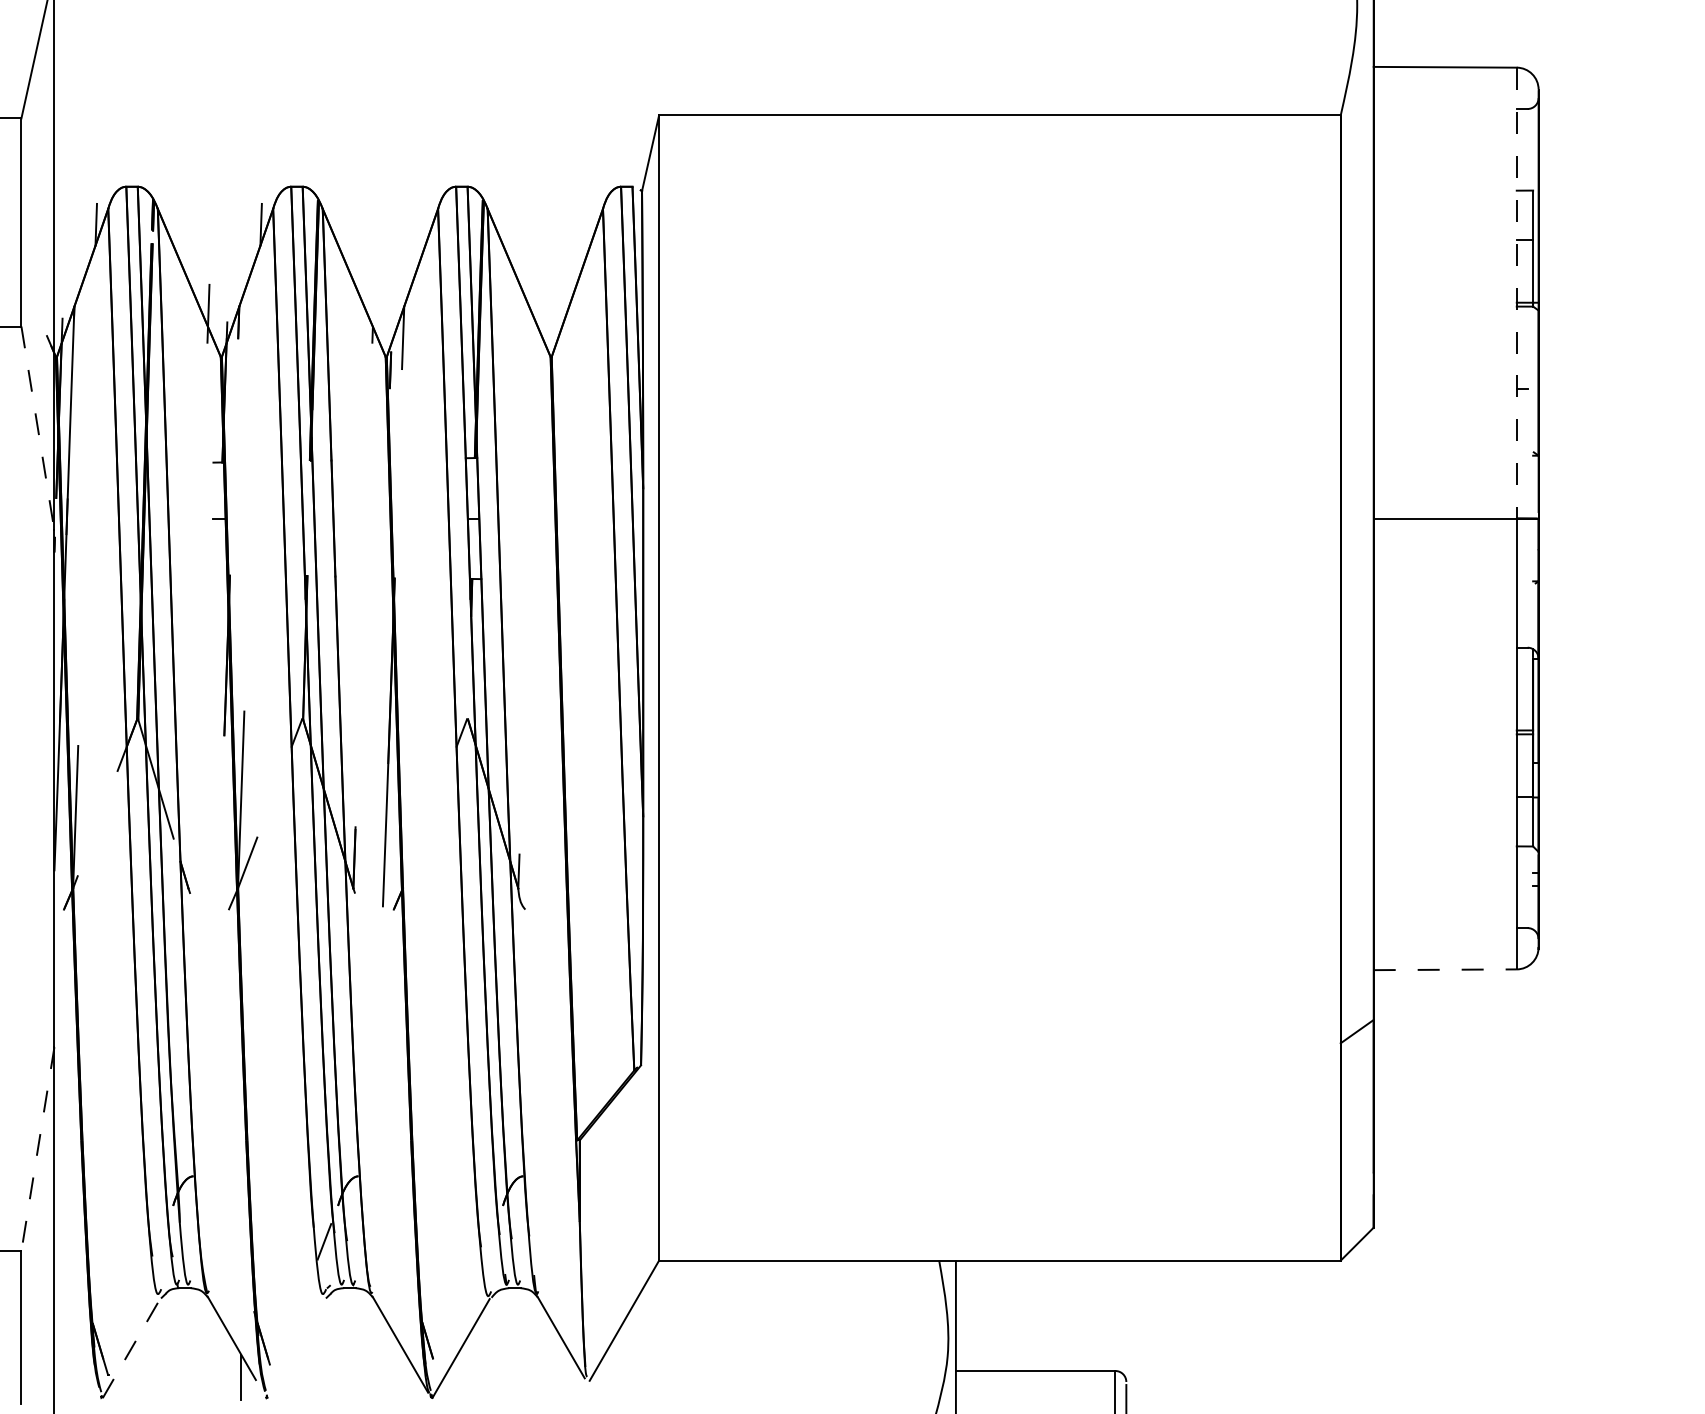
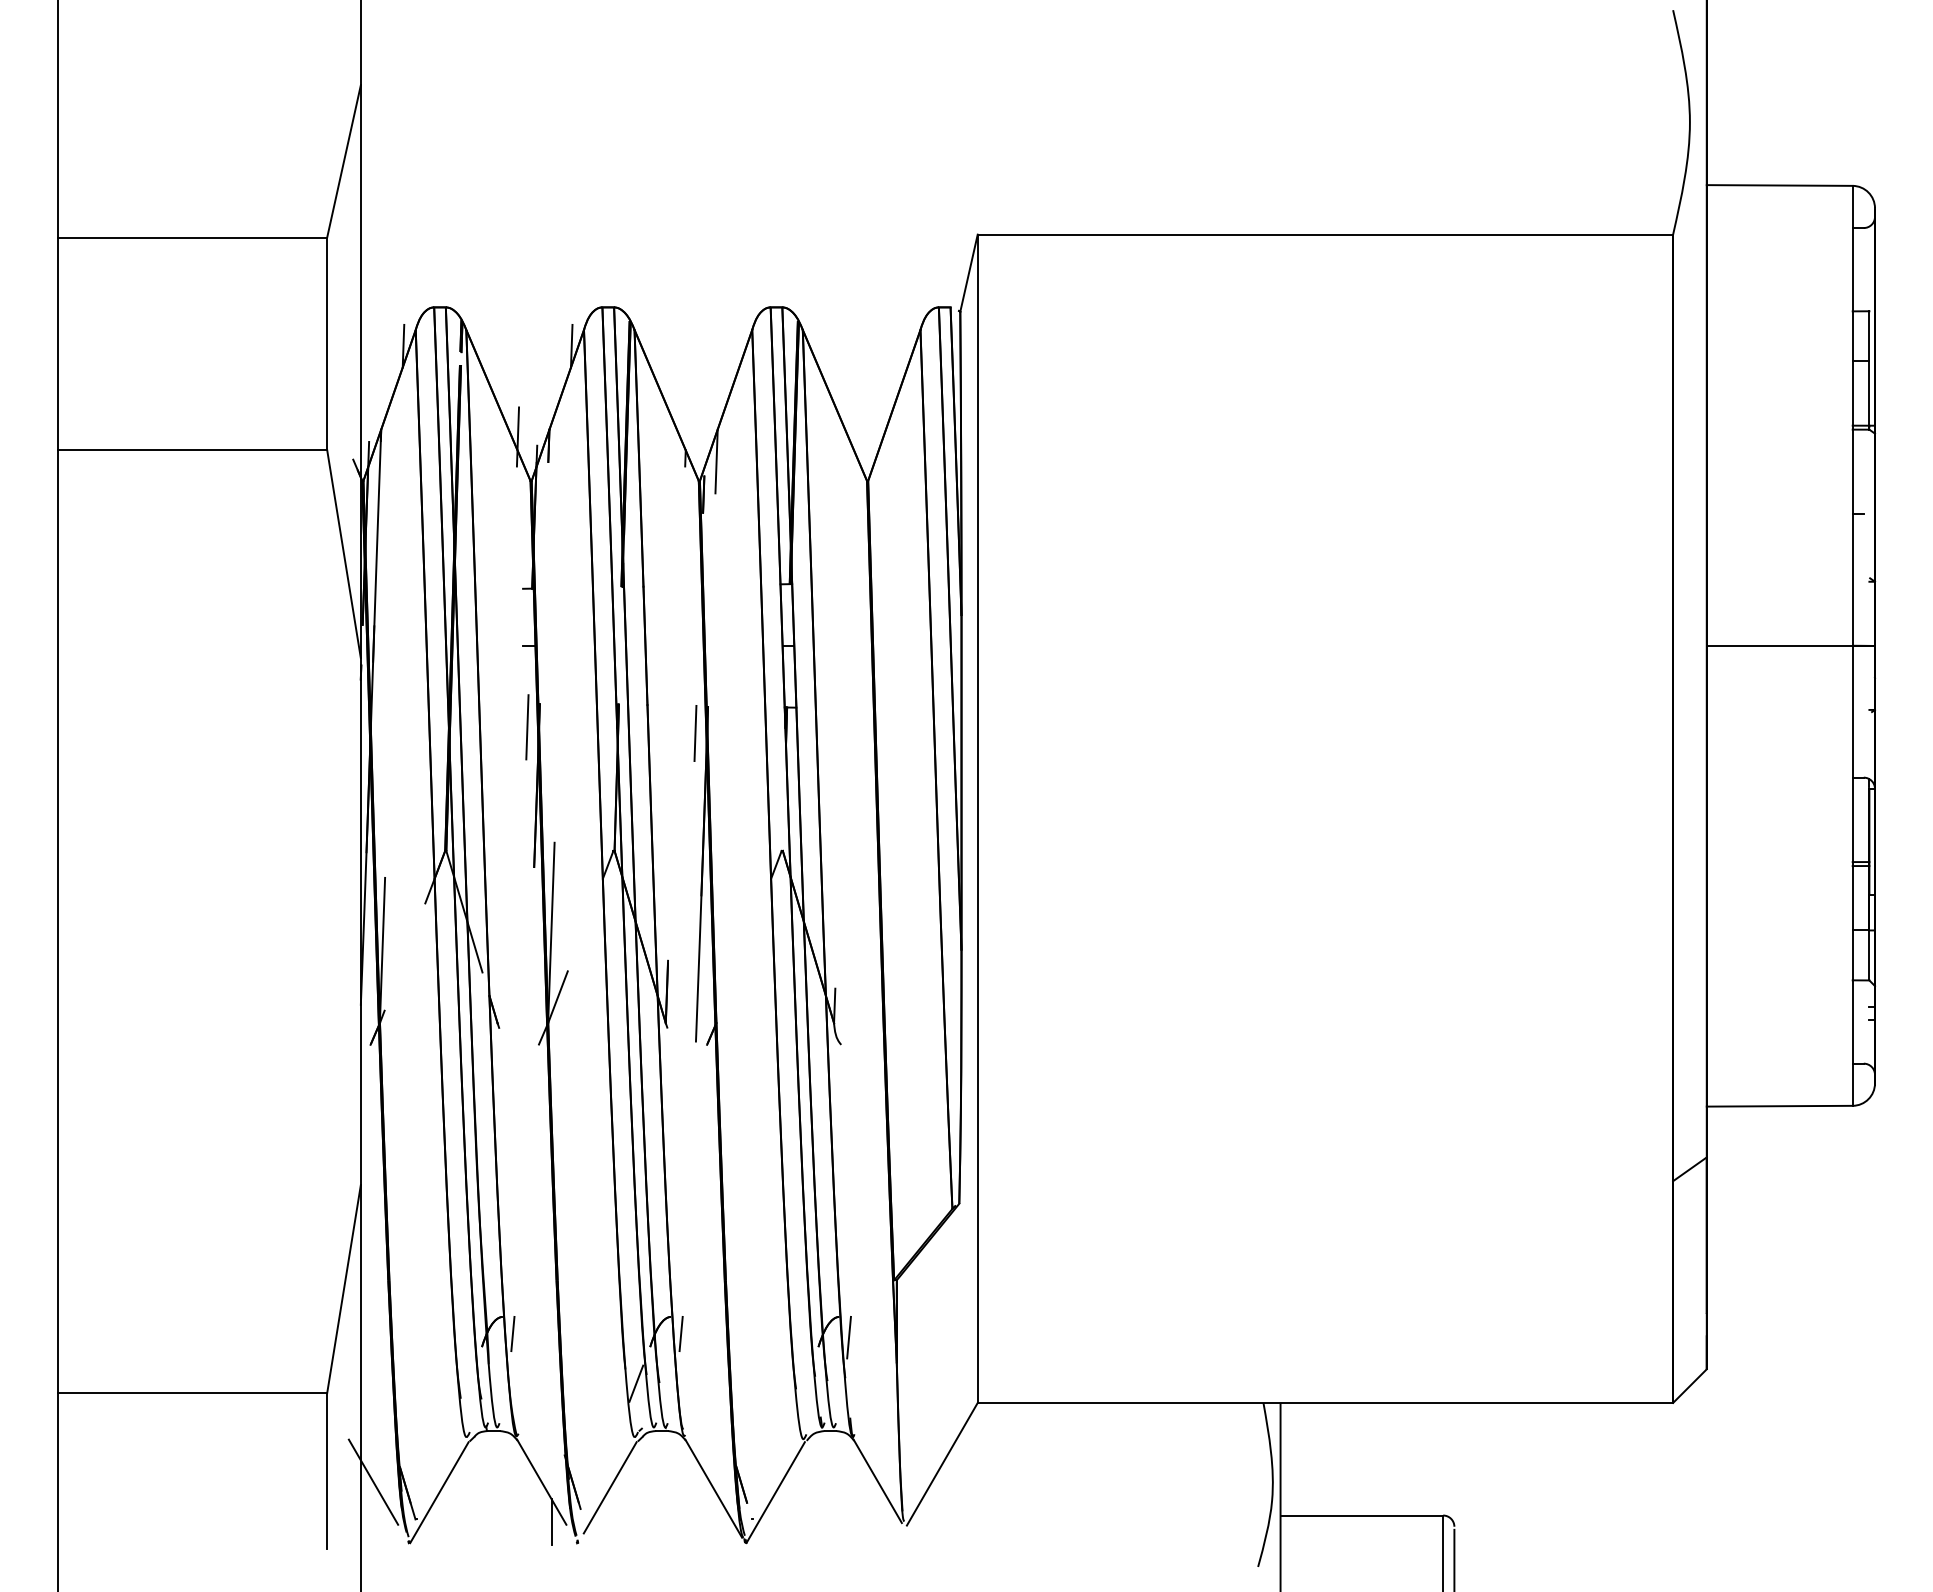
line: (1516, 292) -> (1852, 415), dashed -> solid
line: (38, 428) -> (344, 554), dashed -> solid
line: (217, 598) -> (527, 727), added
line: (382, 604) -> (695, 733), added
line: (1445, 970) -> (1779, 1106), dashed -> solid
line: (37, 1149) -> (343, 1289), dashed -> solid
line: (203, 1192) -> (512, 1333), added
line: (367, 1192) -> (680, 1333), added
line: (532, 1196) -> (848, 1337), added
line: (66, 1337) -> (373, 1481), added
line: (298, 1343) -> (609, 1487), added
line: (131, 1348) -> (439, 1492), dashed -> solid

